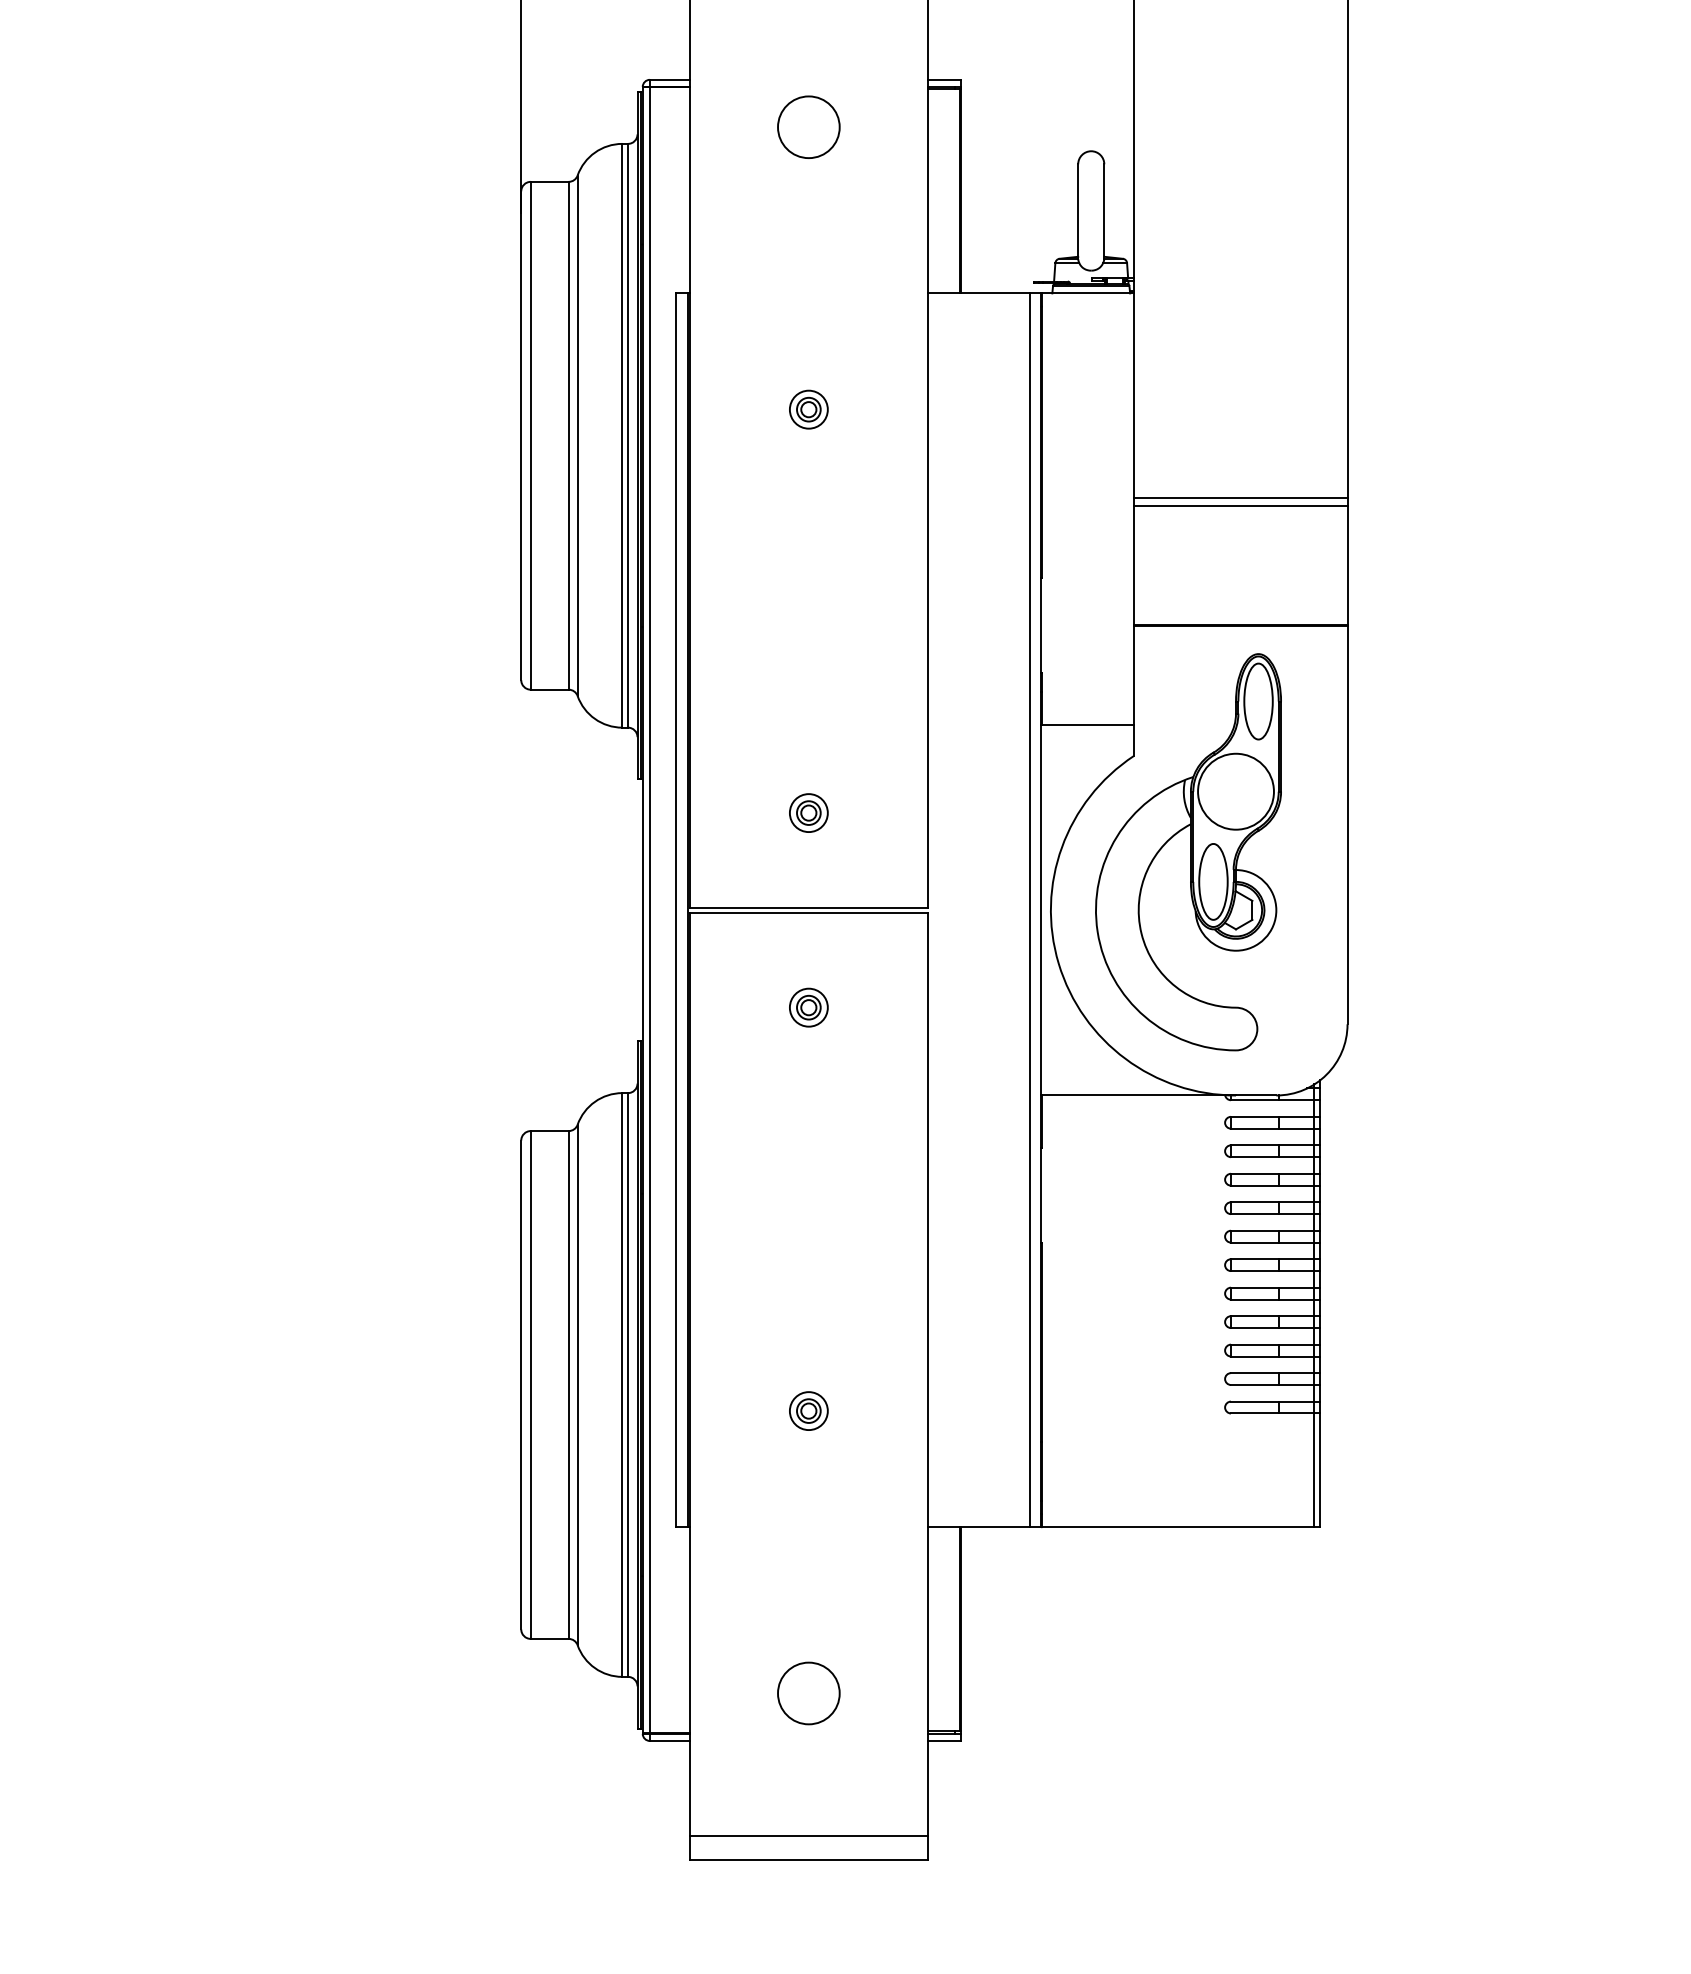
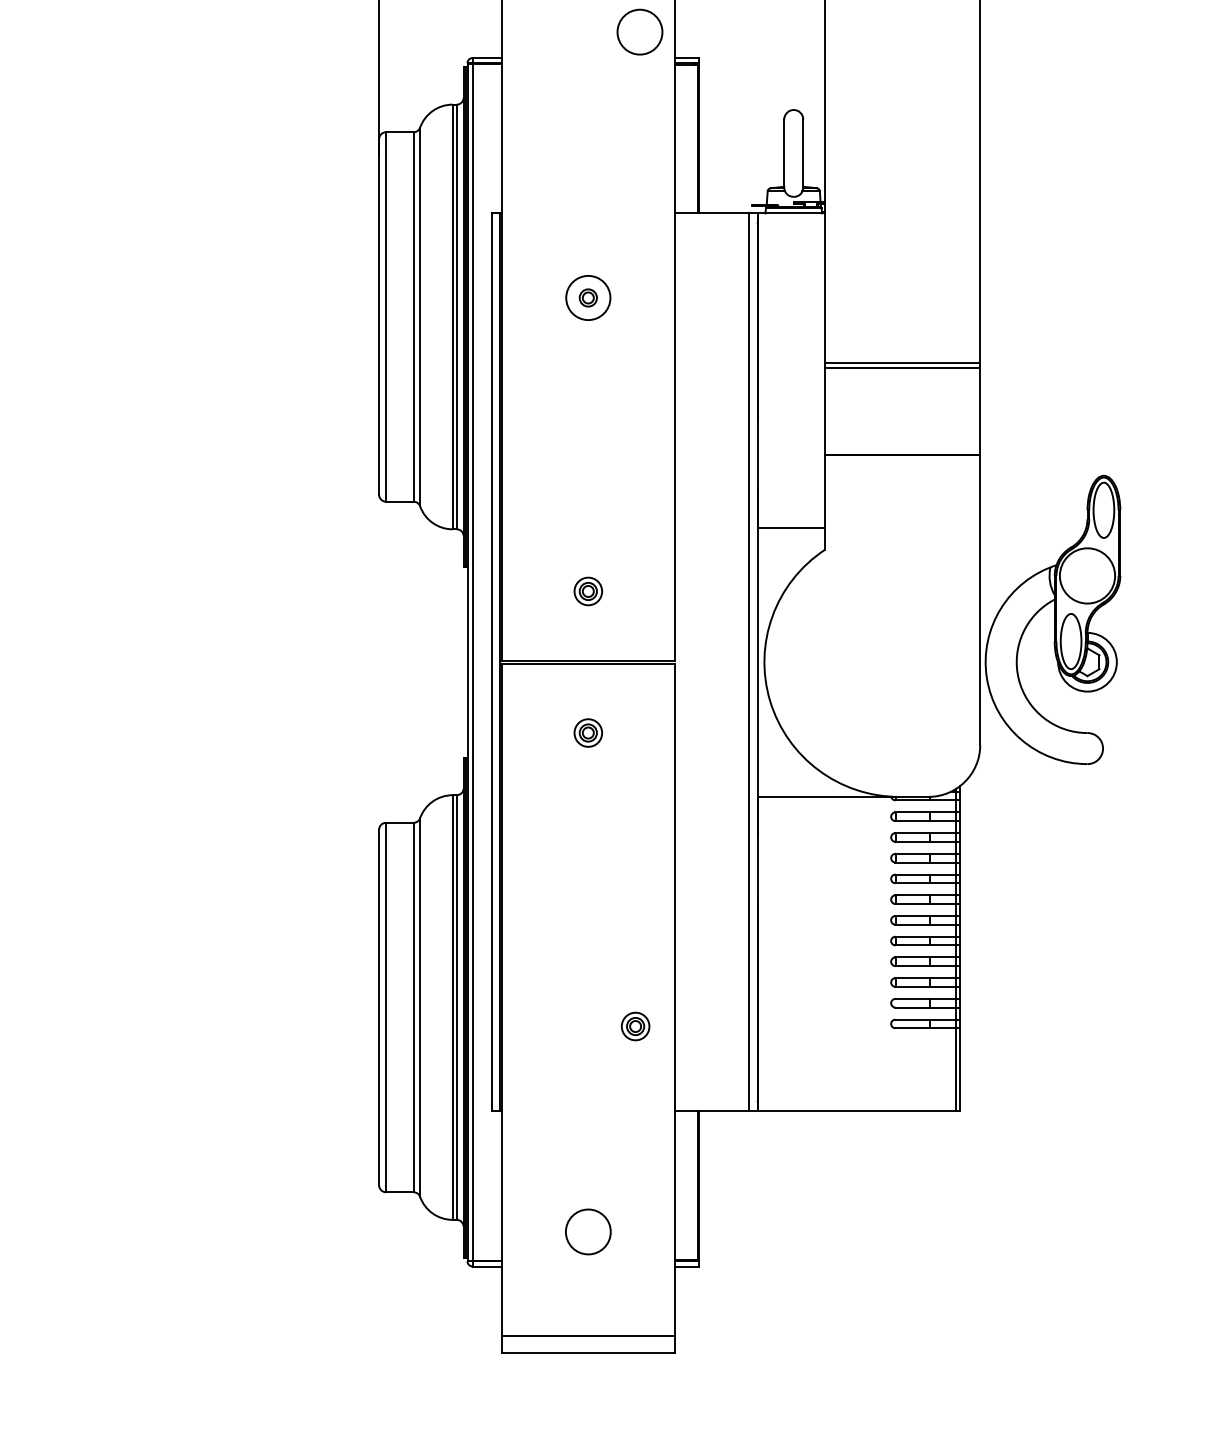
circle: (808, 126) -> (639, 31), moved
circle: (808, 409) -> (588, 297), size x1.6
part: (1188, 852) -> (1052, 620), moved
part: (808, 1410) -> (635, 1026), moved

